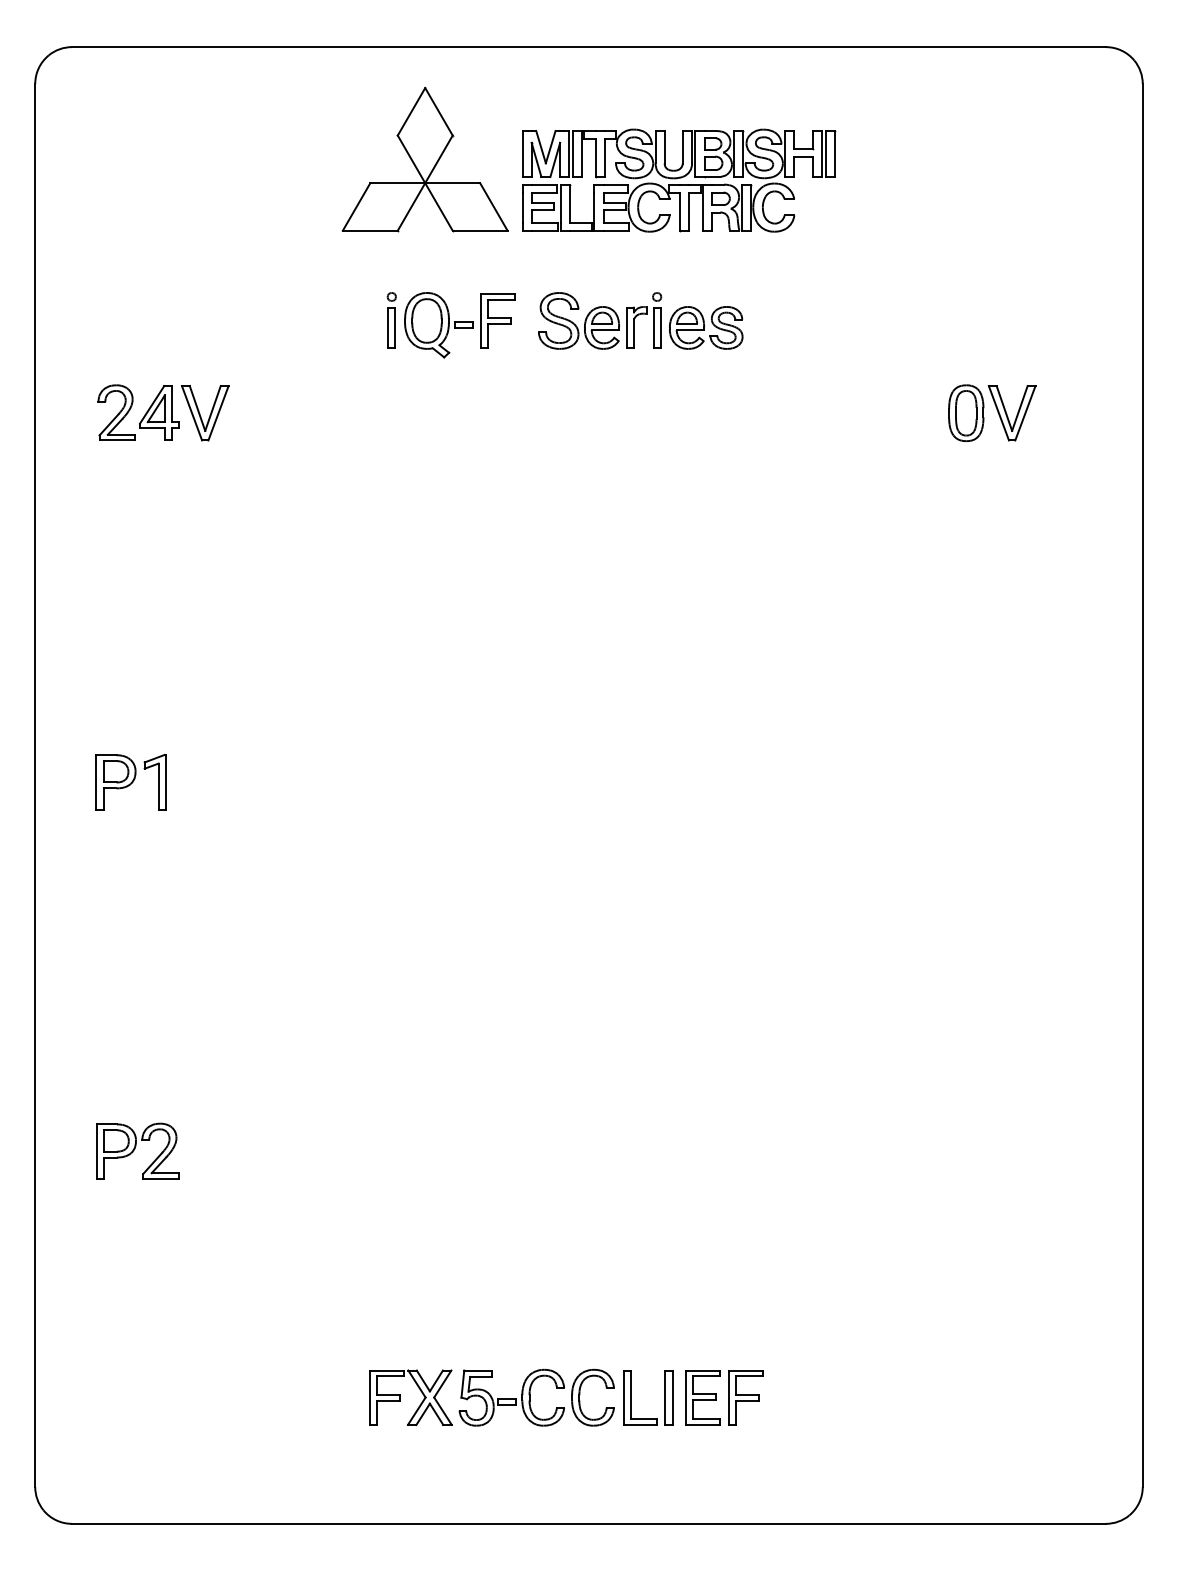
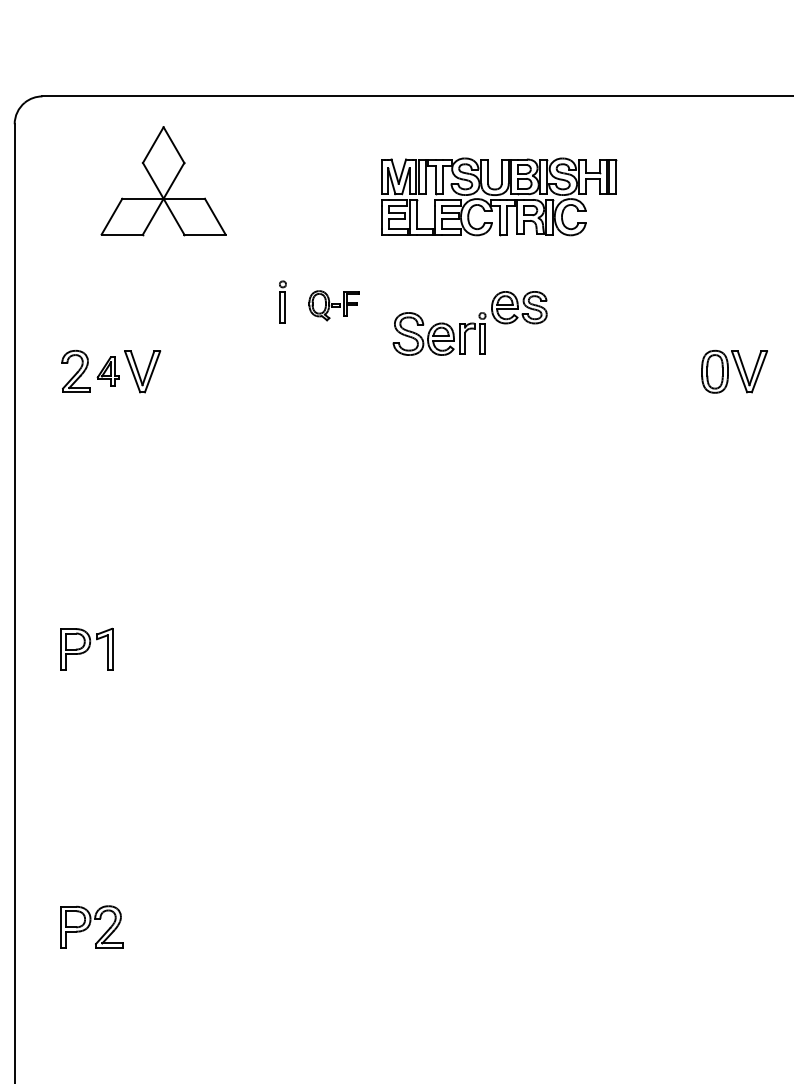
part: (424, 159) -> (163, 180), moved
part: (600, 320) -> (439, 333), moved
part: (459, 325) -> (333, 305), size x0.6
part: (159, 412) -> (108, 371), size x0.7

